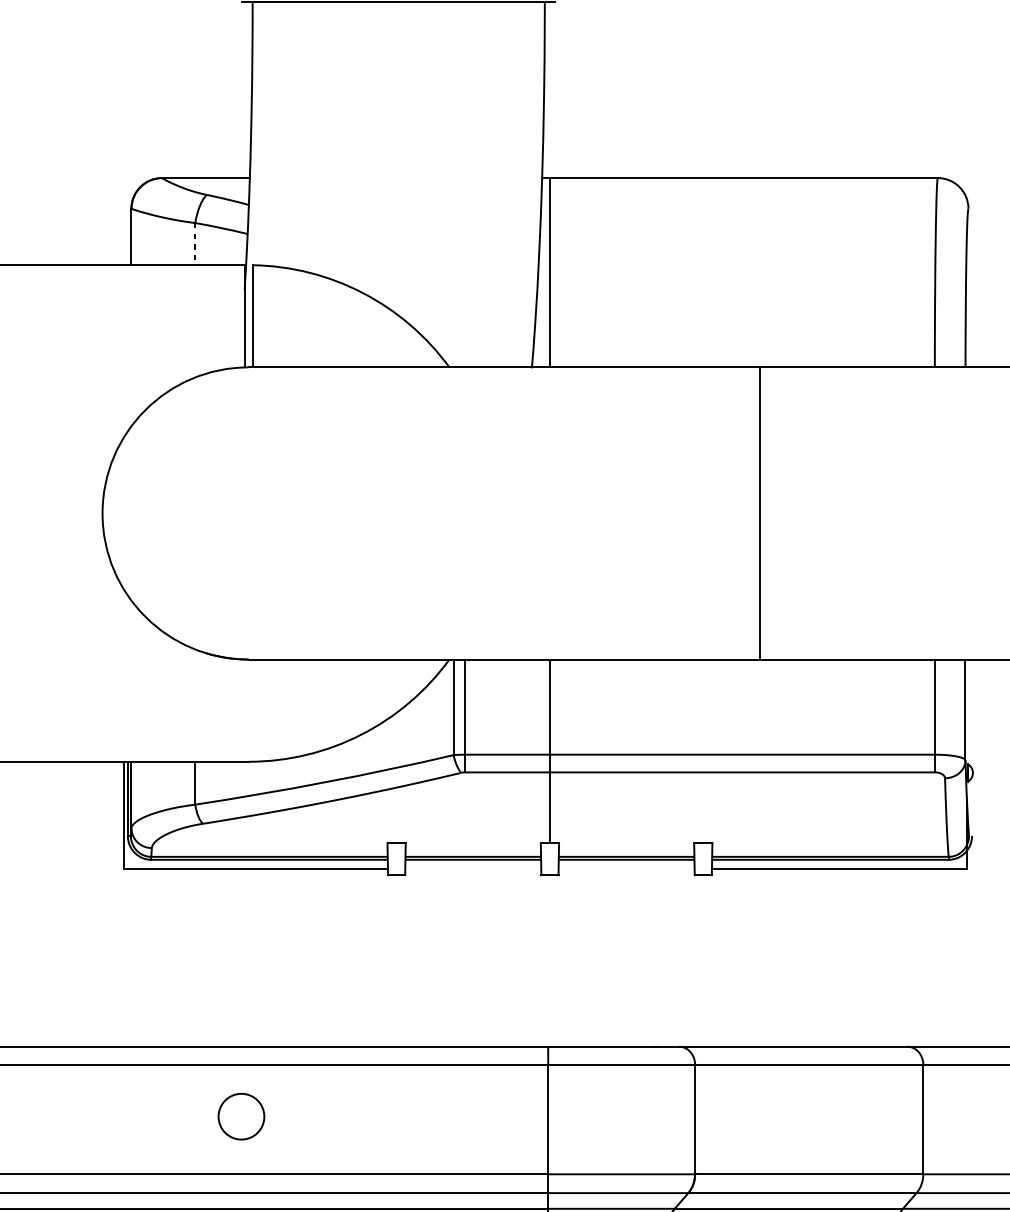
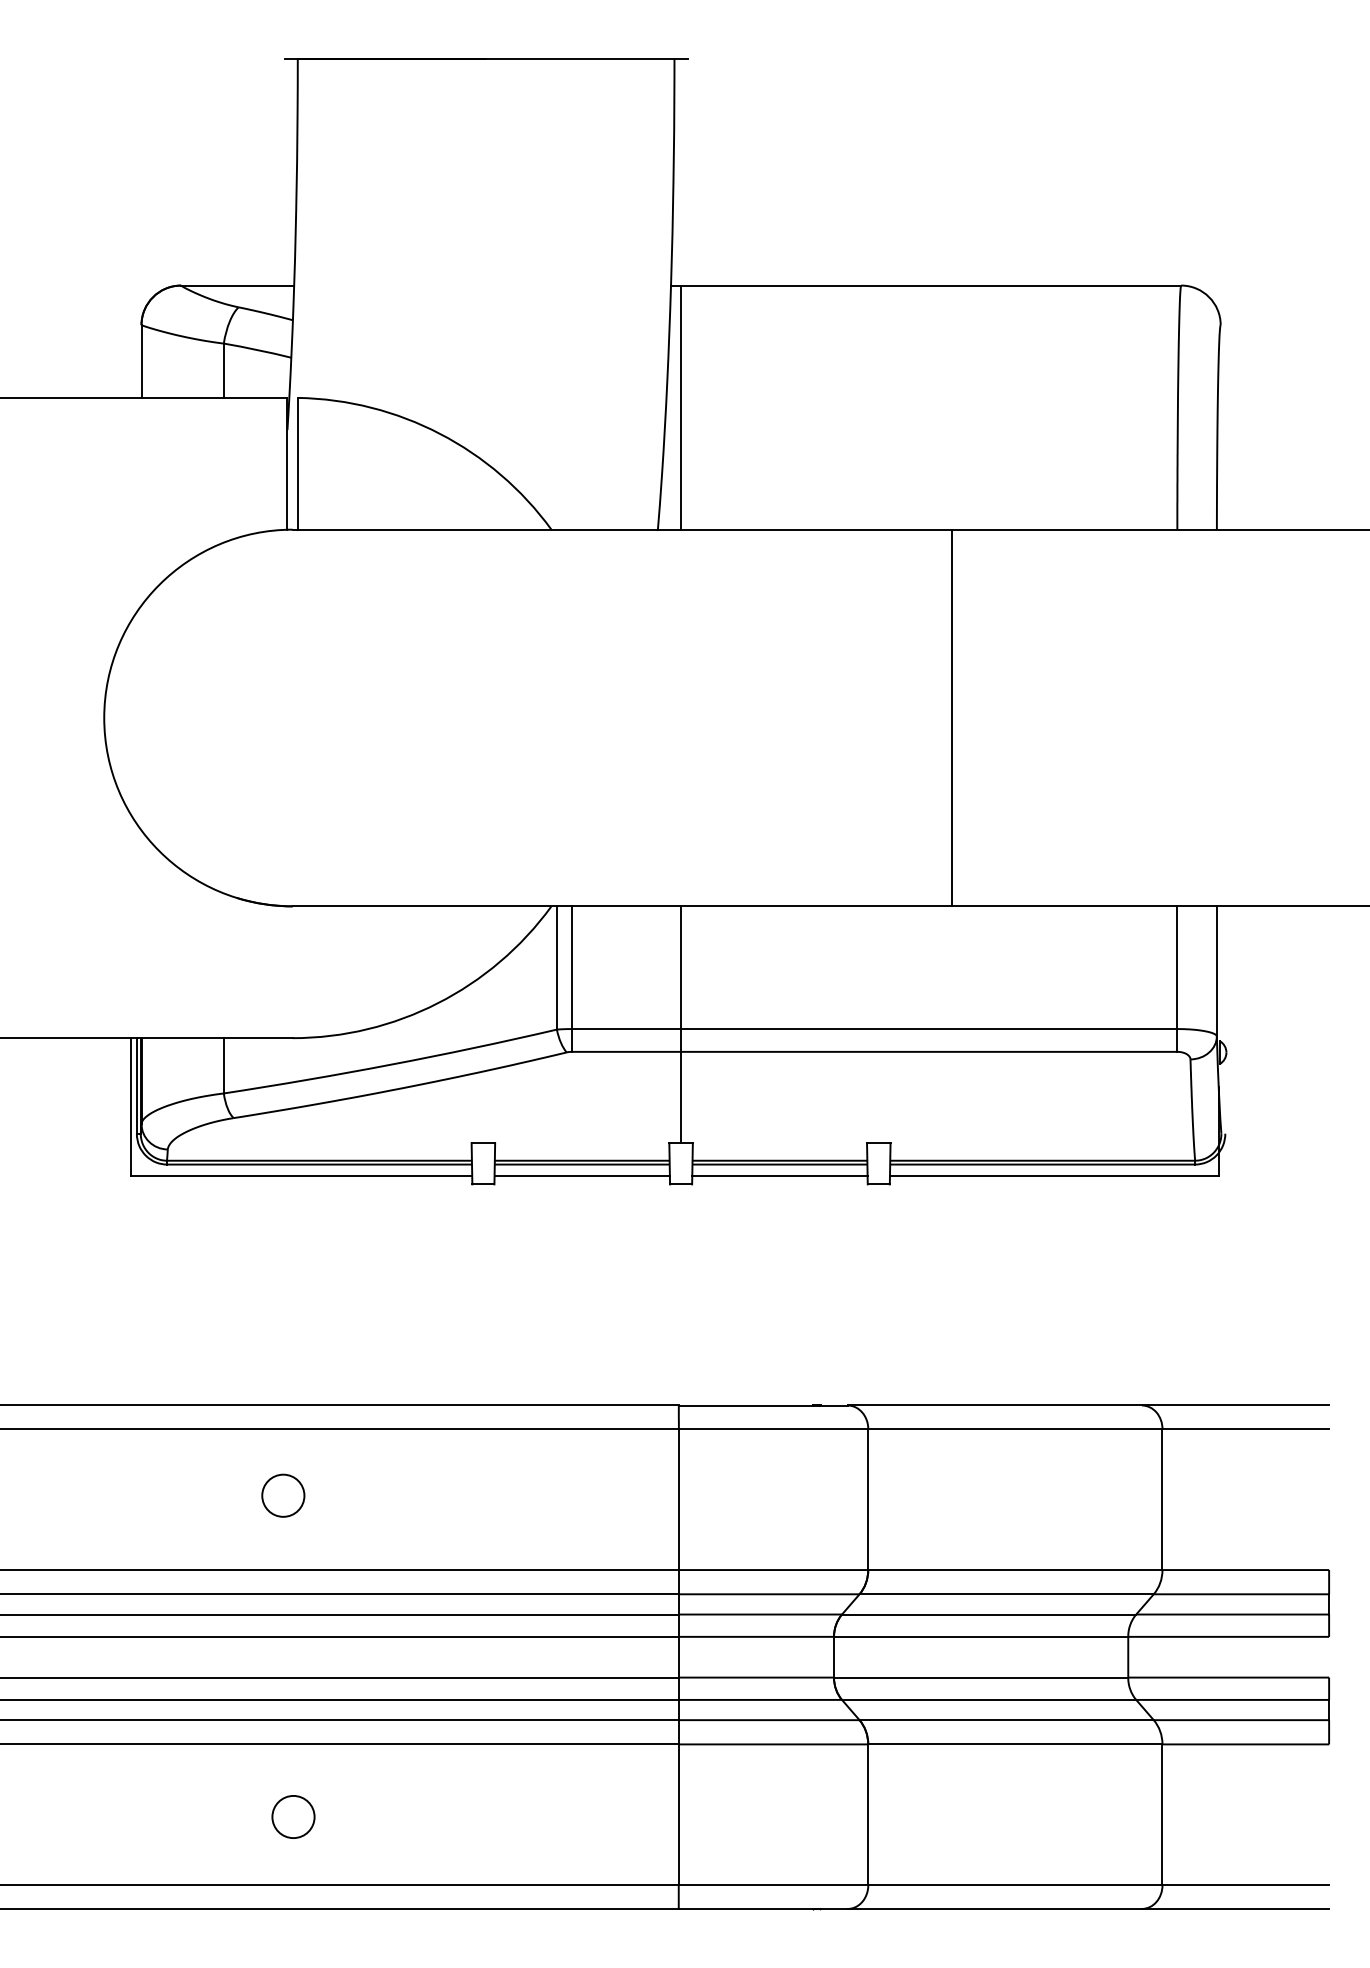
line: (195, 244) -> (223, 371), dashed -> solid
line: (472, 868) -> (581, 1175), added
line: (626, 868) -> (779, 1175), added
circle: (241, 1116) -> (283, 1495), size x0.71

